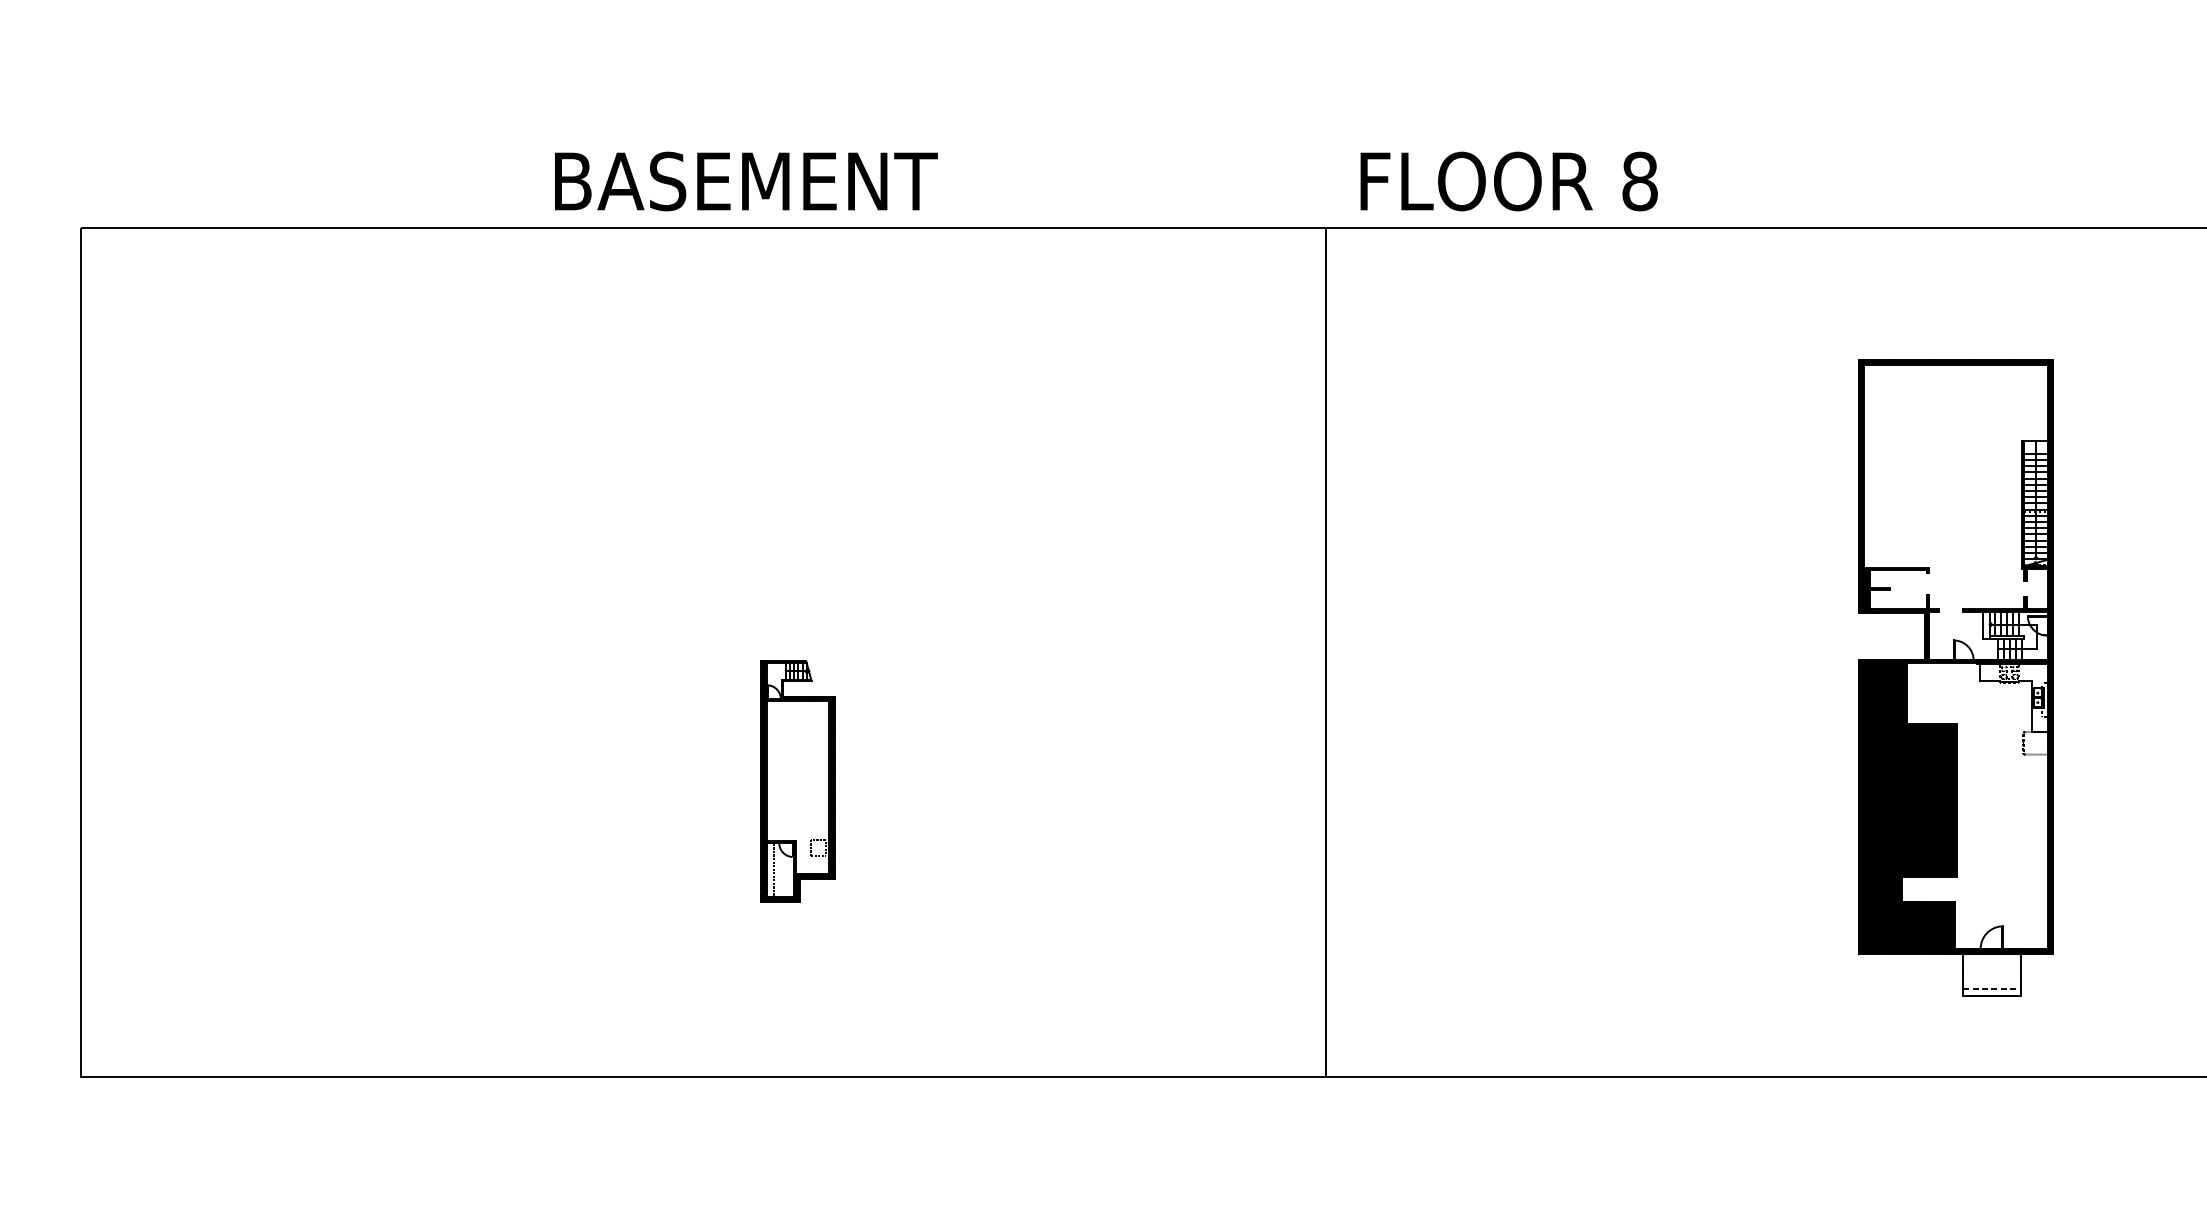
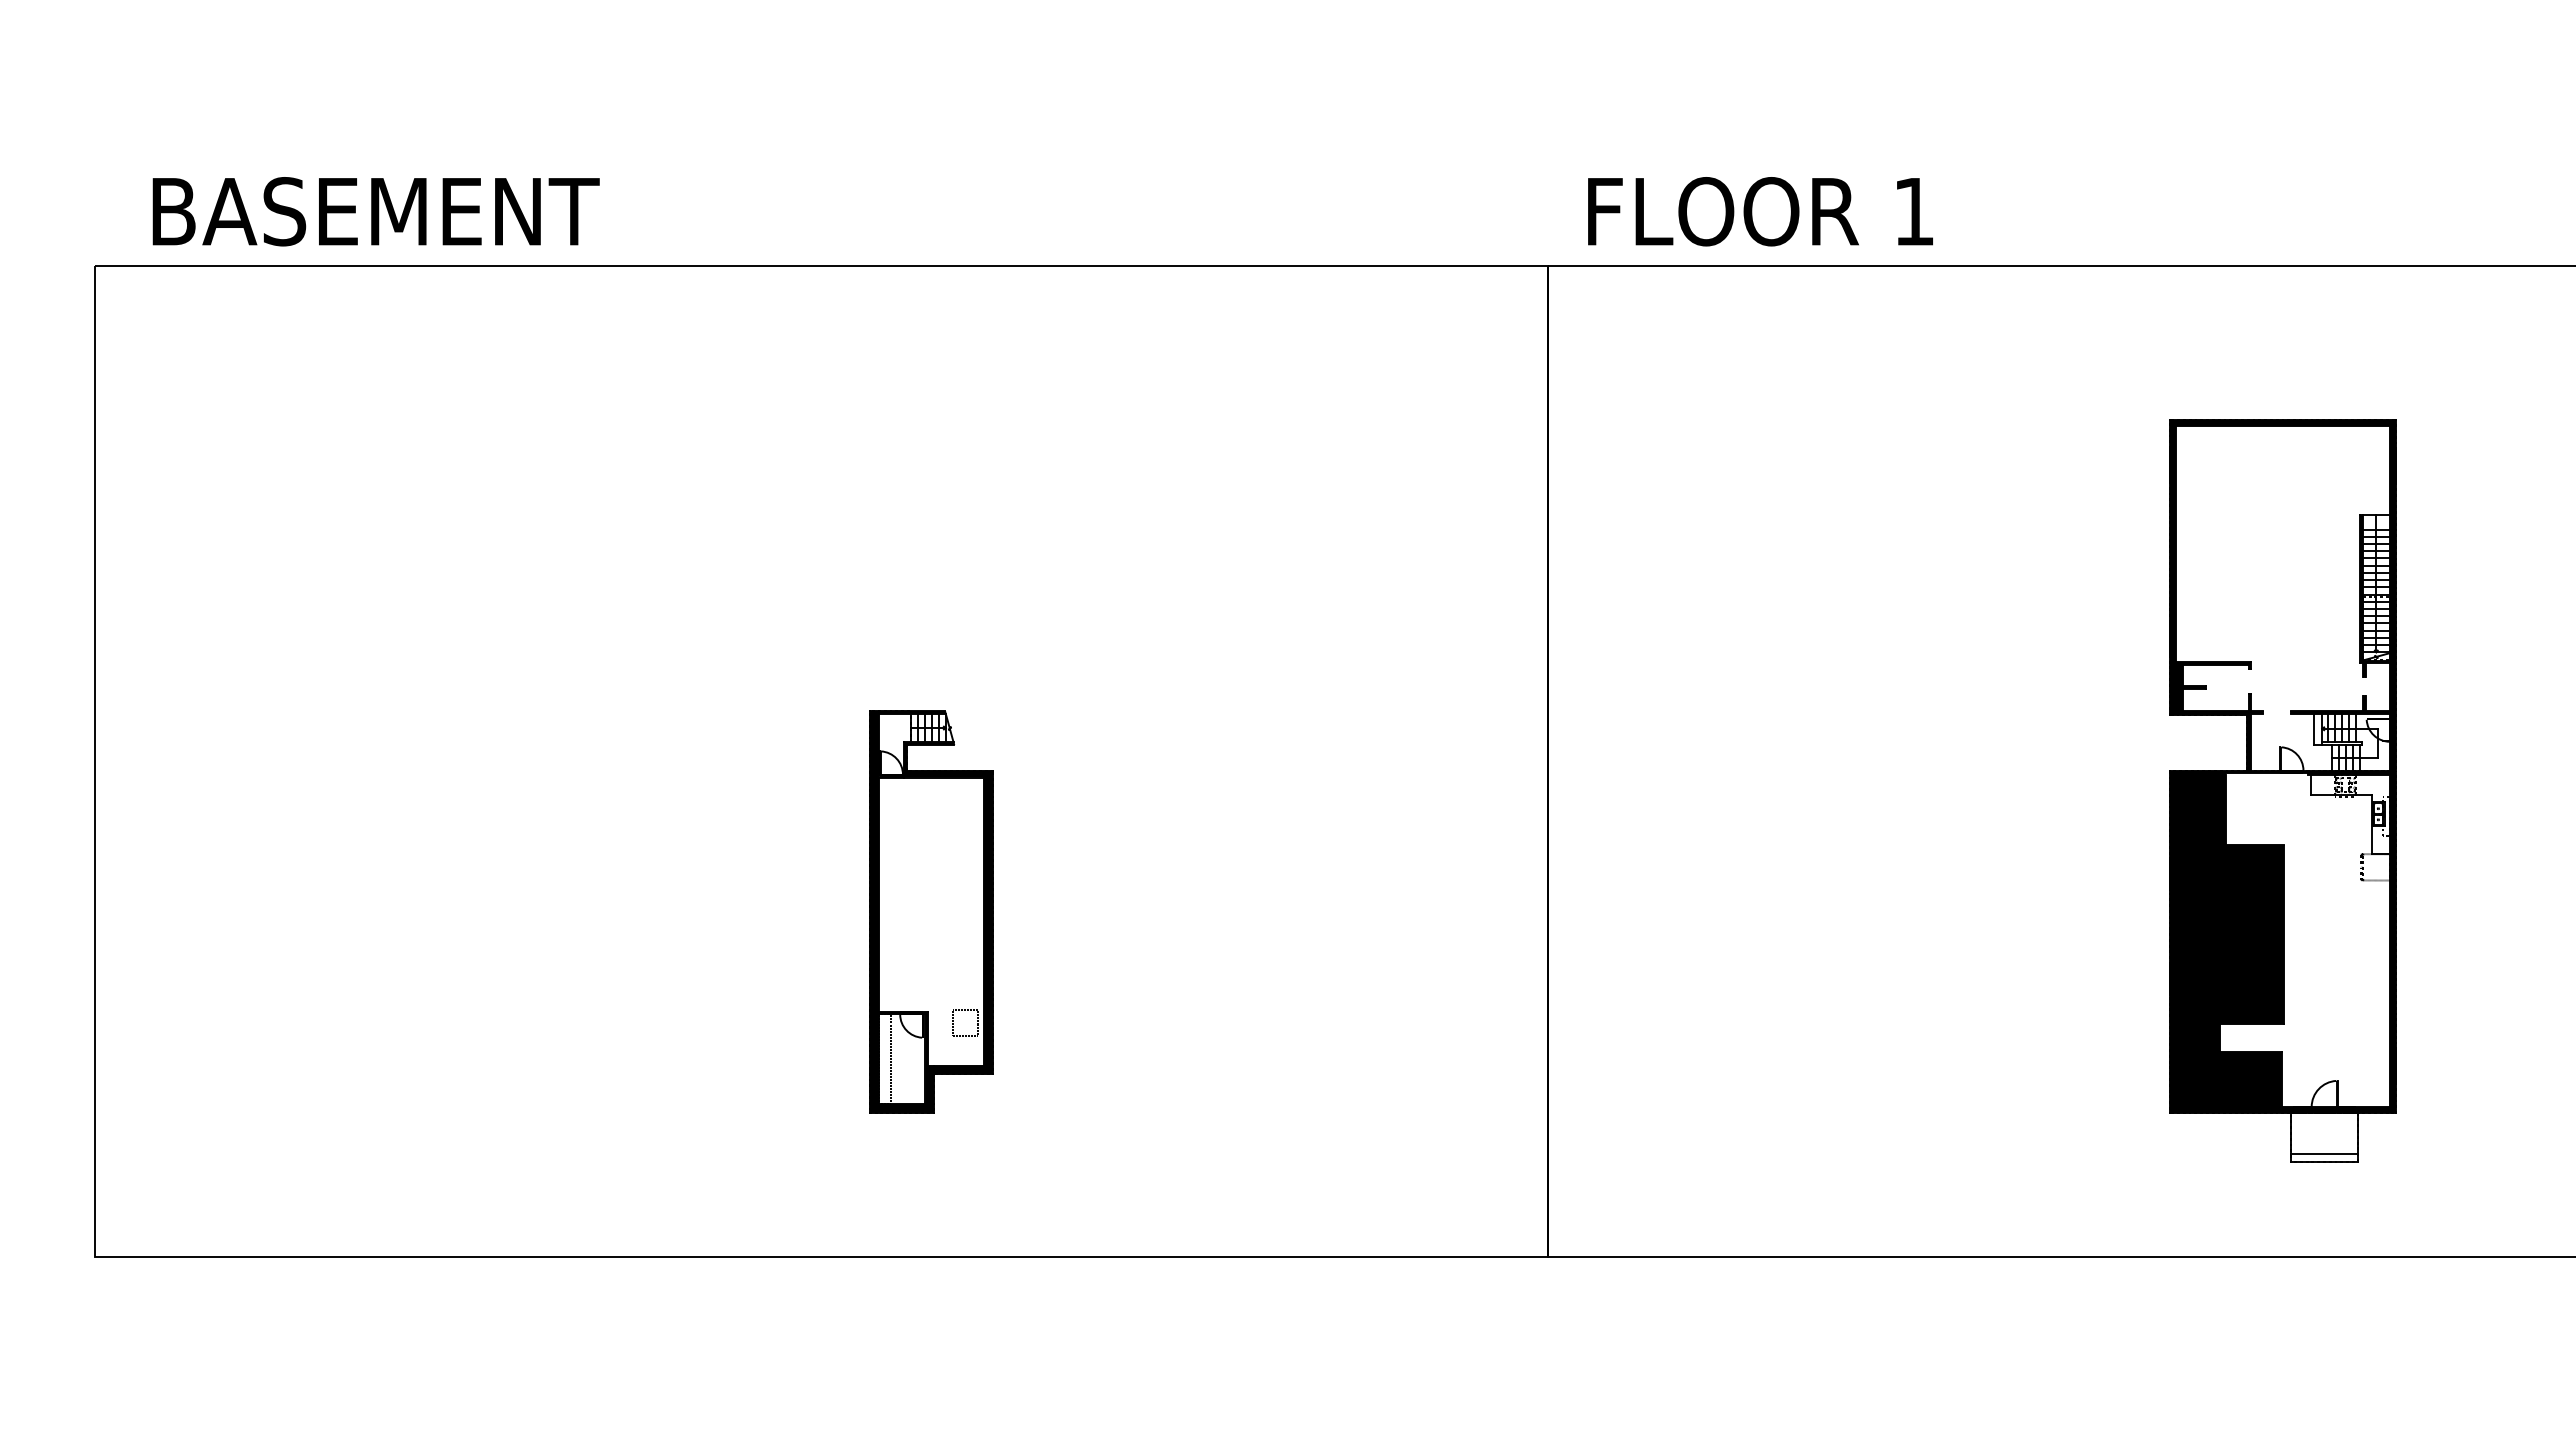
text: (745, 181) -> (375, 211), moved
text: (1639, 181) -> (1913, 211), 8 -> 1
part: (798, 781) -> (931, 911), size x1.43
line: (1991, 989) -> (2324, 1154), dashed -> solid

